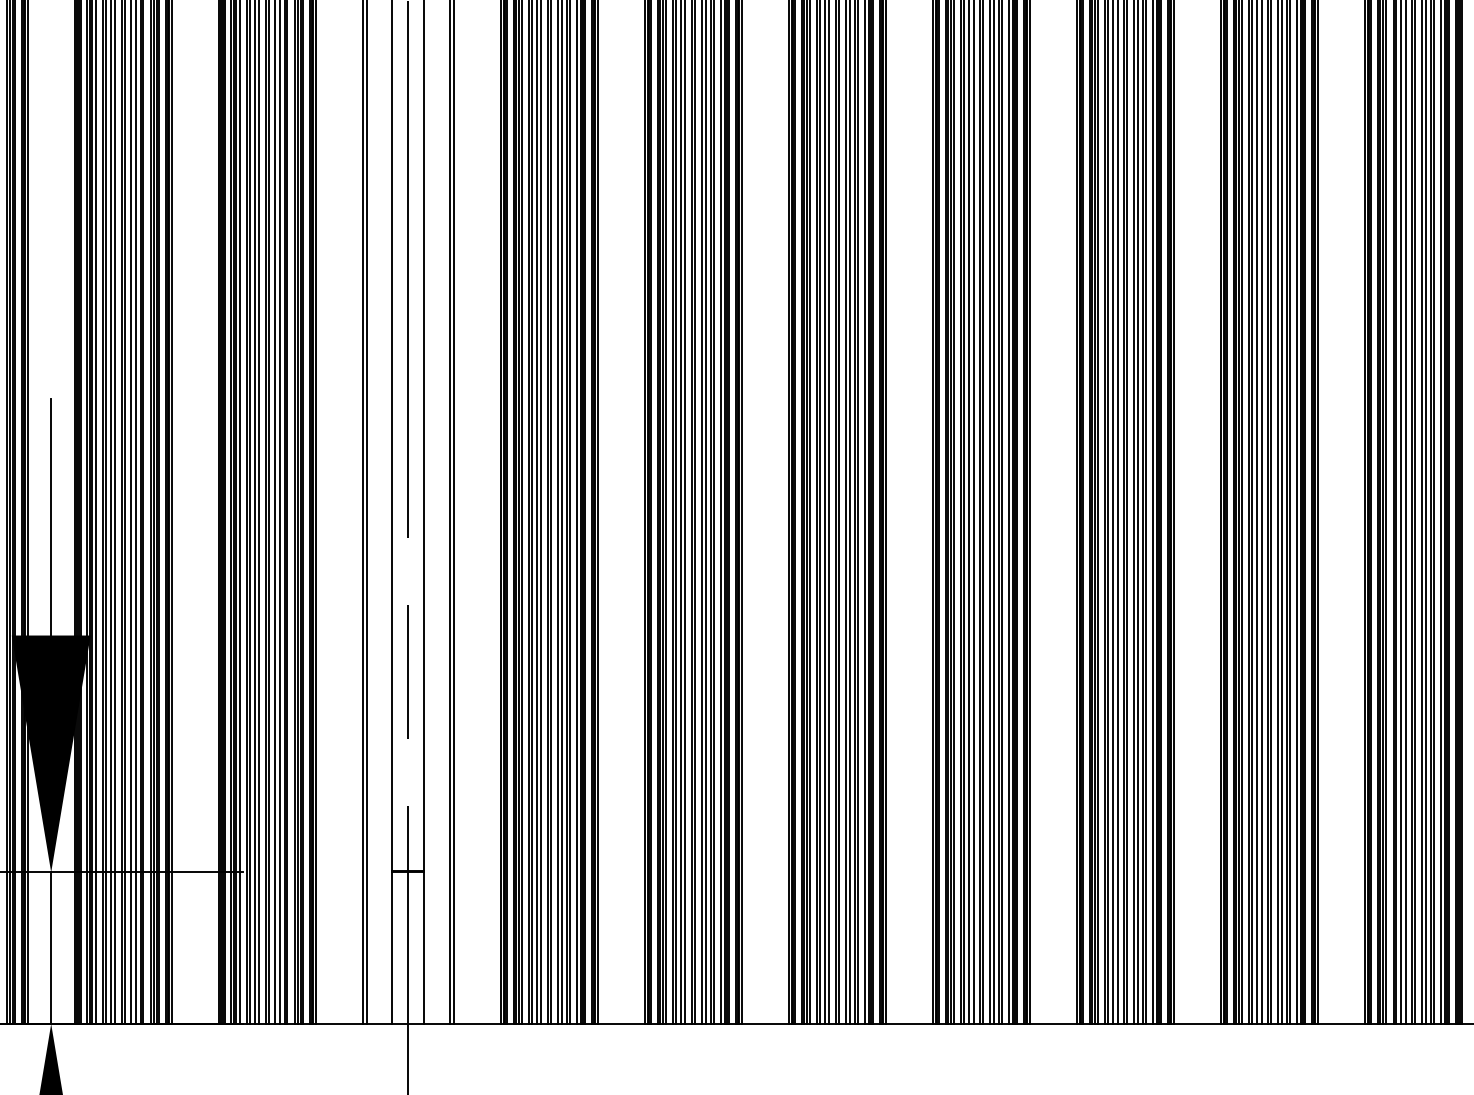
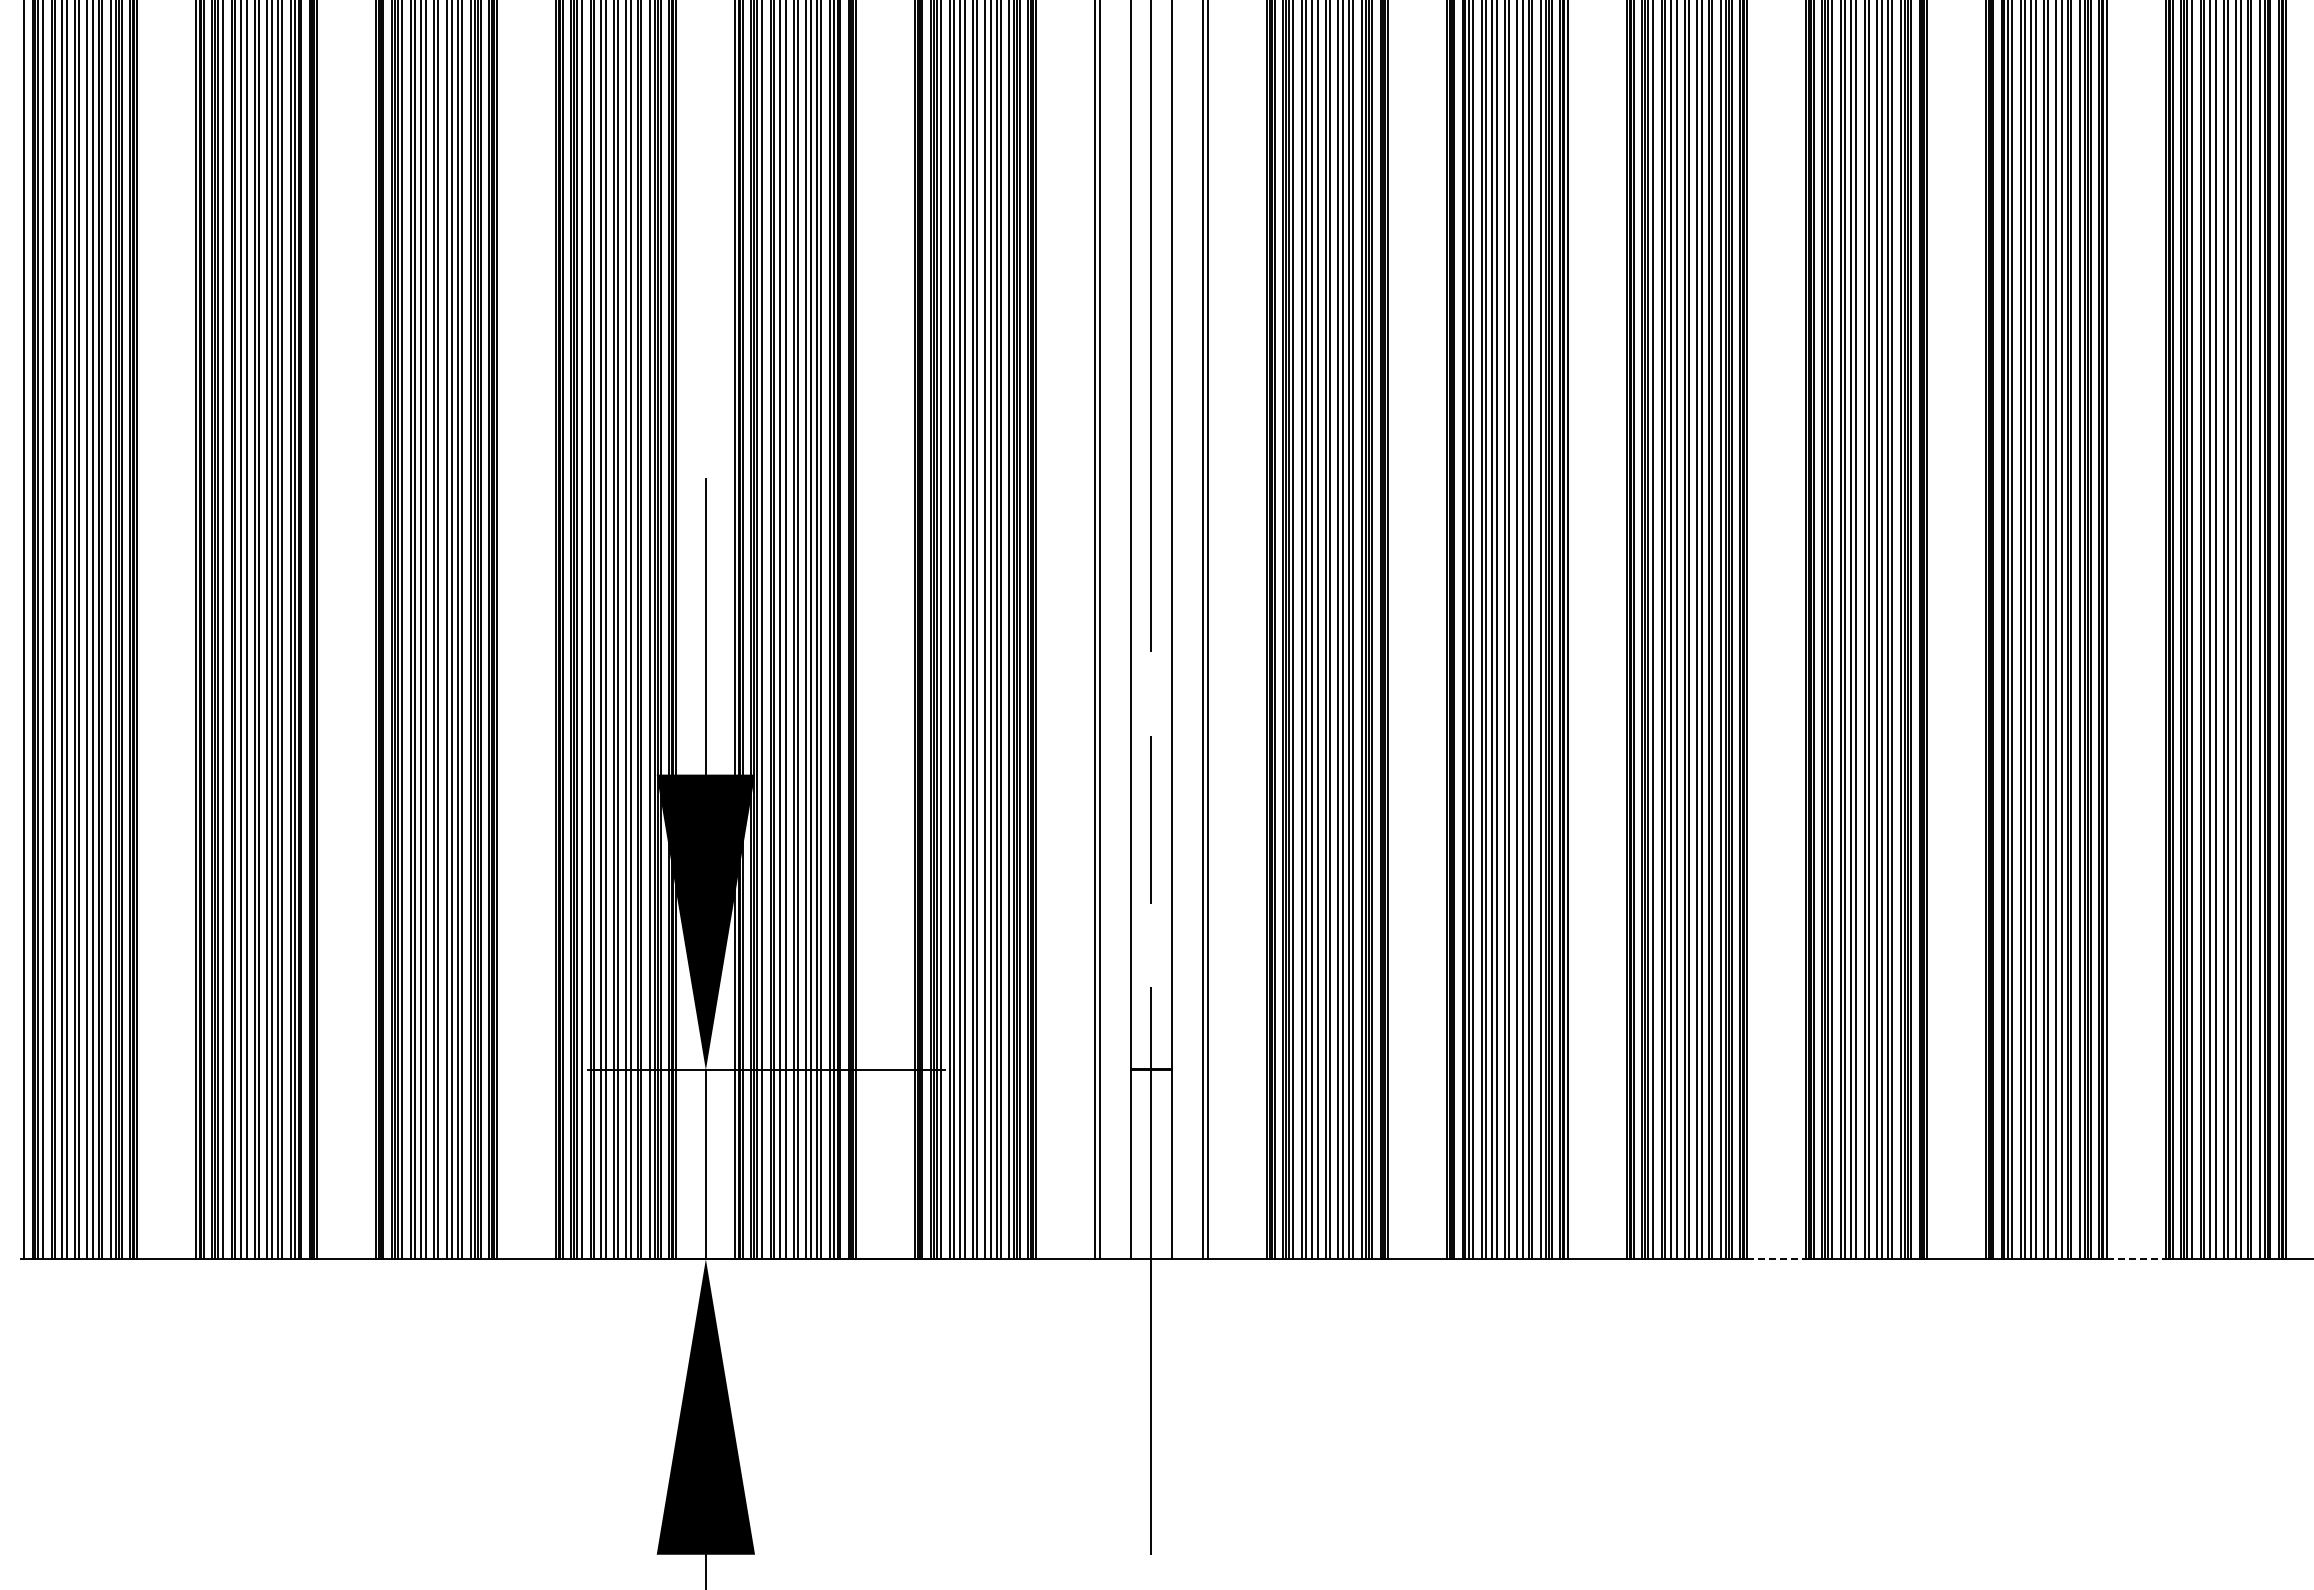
line: (909, 1024) -> (1776, 1259), solid -> dashed
line: (1197, 1024) -> (2136, 1259), solid -> dashed

